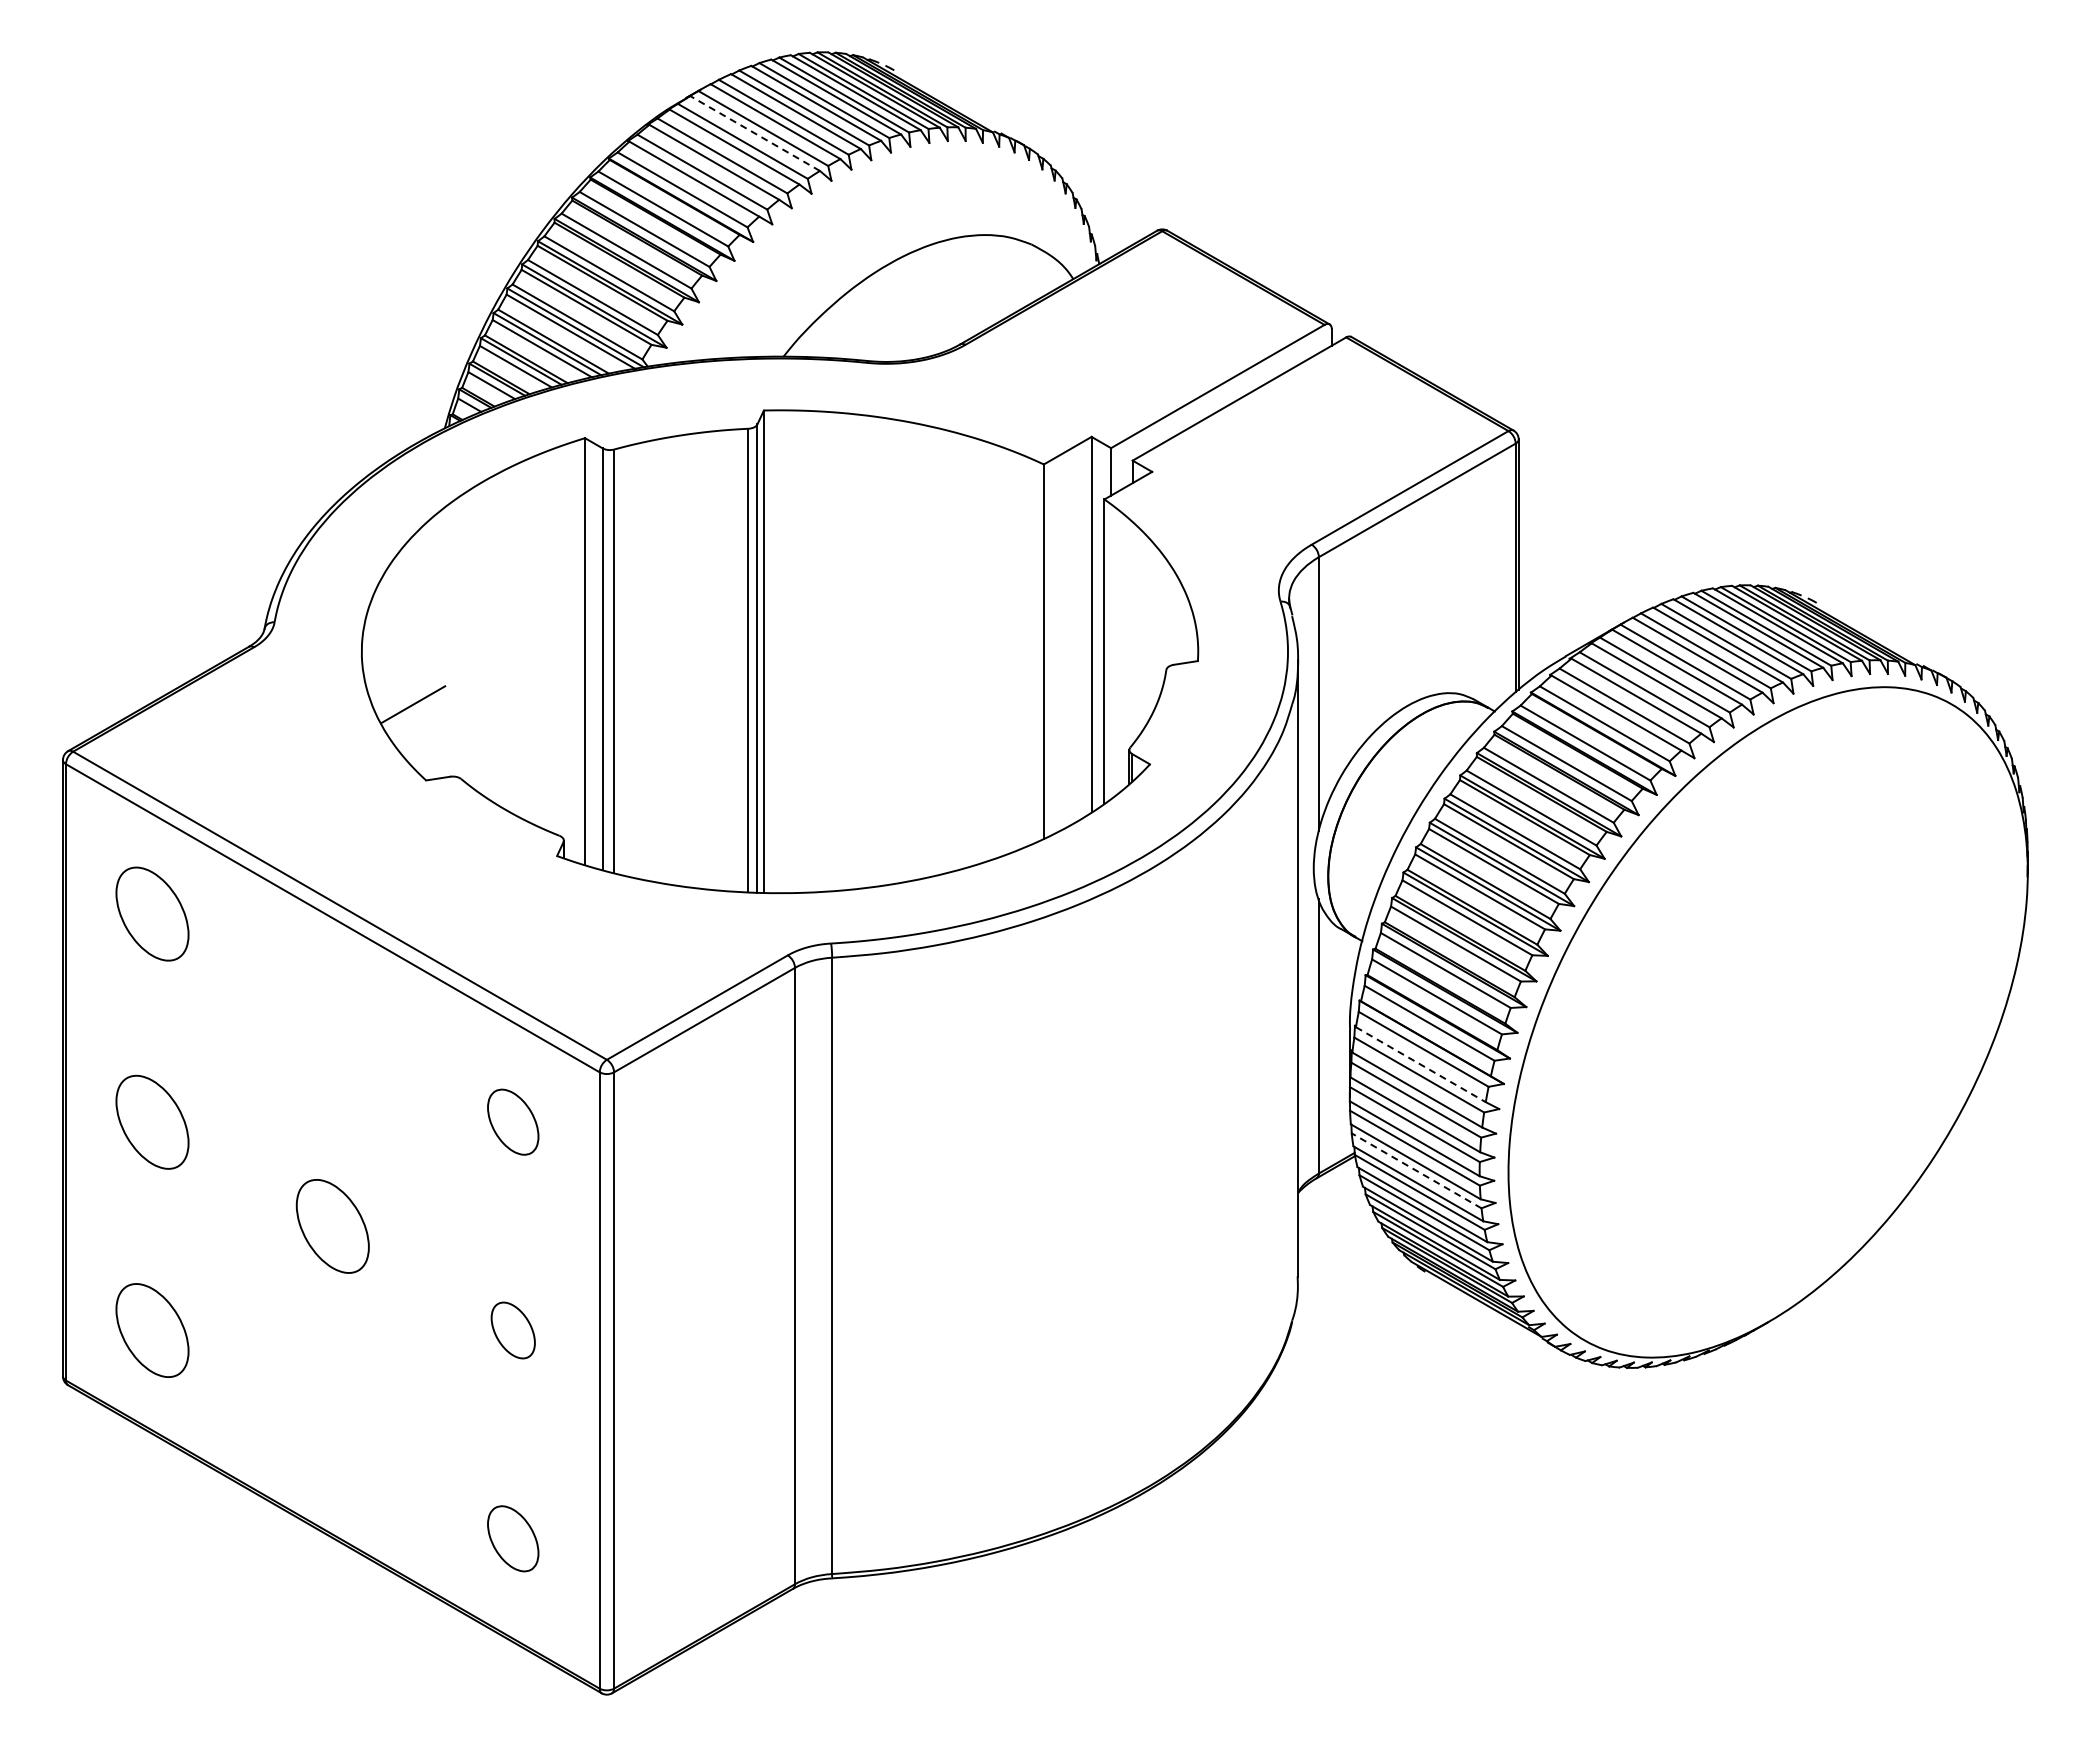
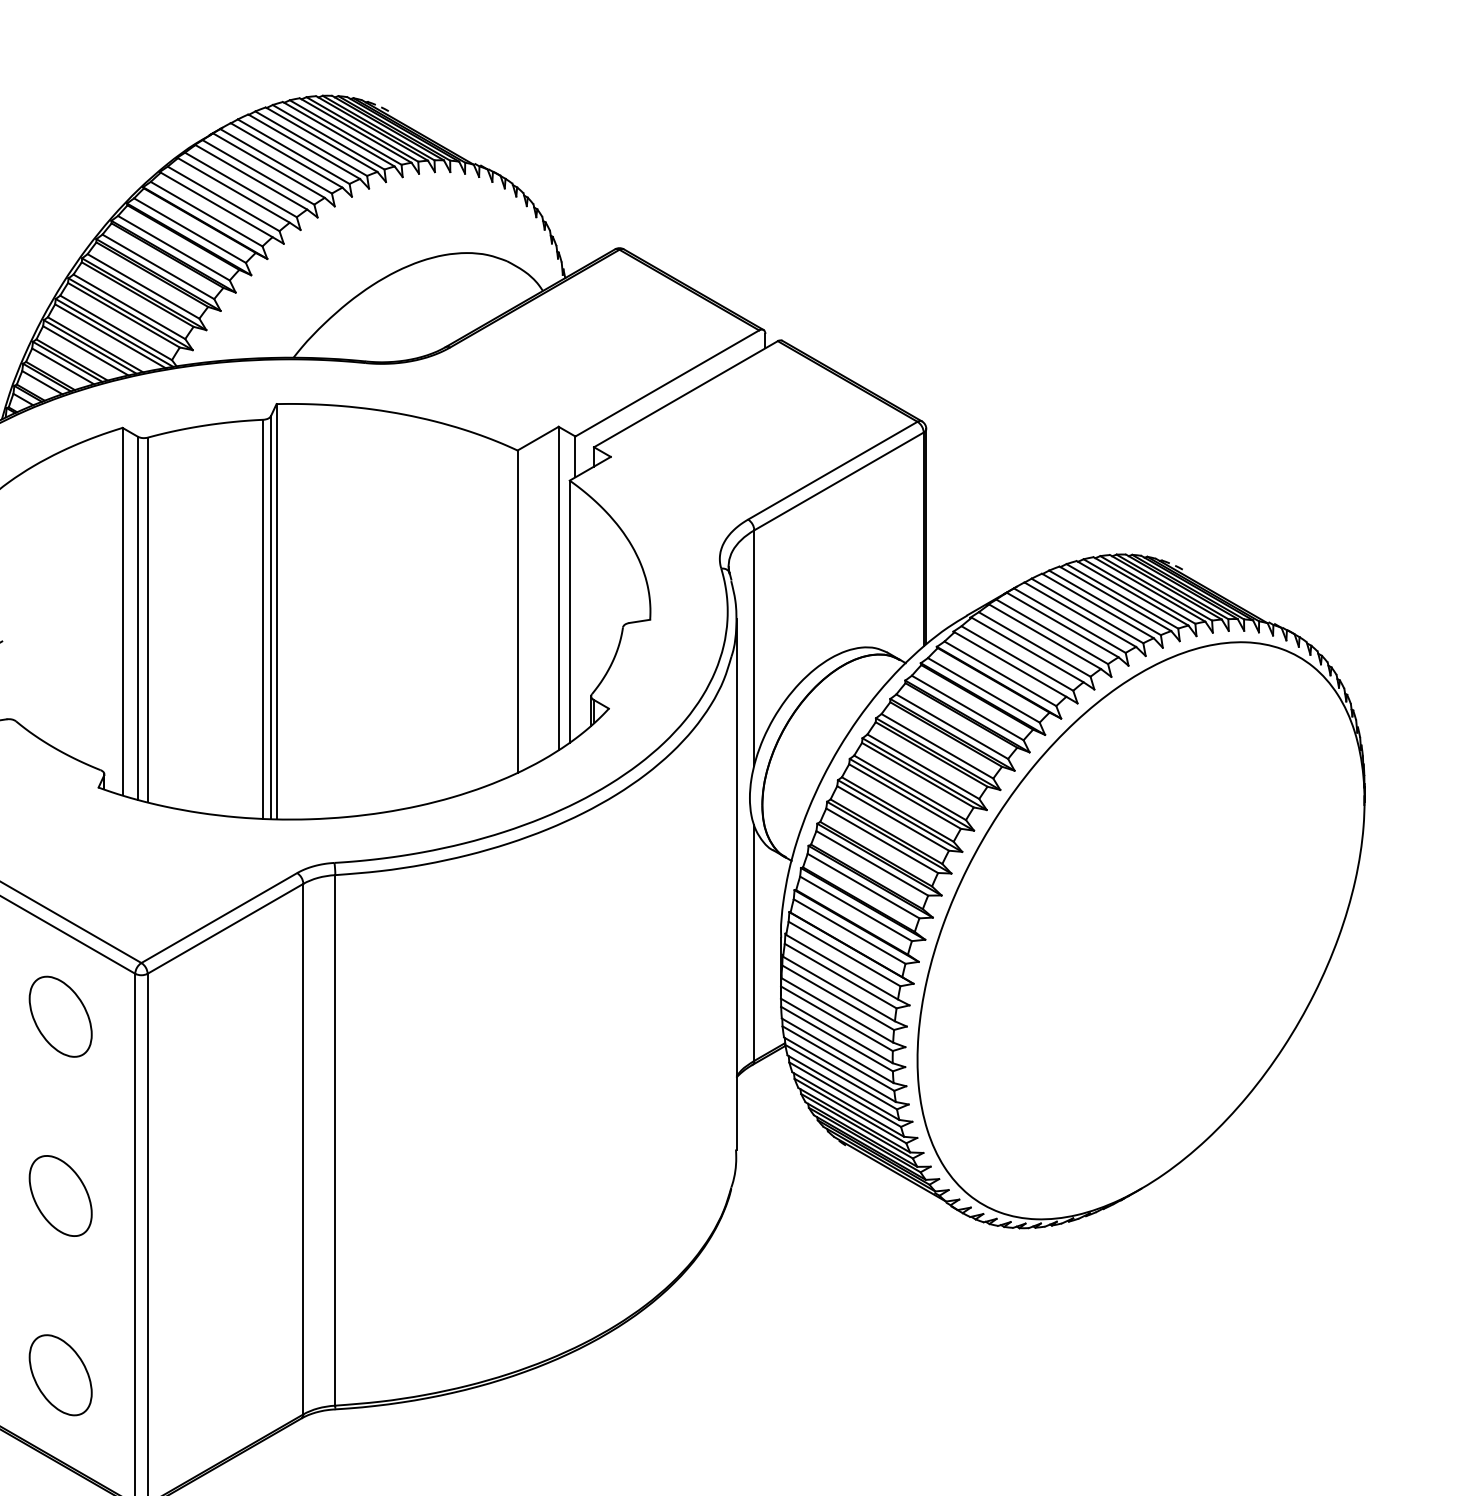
line: (755, 133) -> (269, 165), dashed -> solid
line: (1420, 1064) -> (841, 967), dashed -> solid
part: (513, 1121) -> (61, 1016), size x1.43
line: (1416, 1170) -> (838, 1058), dashed -> solid
part: (513, 1330) -> (61, 1196), size x1.67
part: (513, 1538) -> (61, 1375), size x1.43

